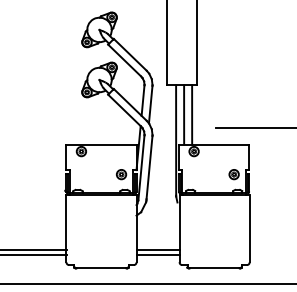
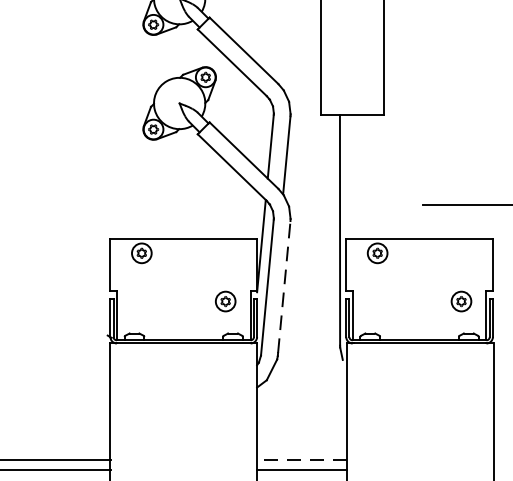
line: (184, 114) -> (357, 175), removed
line: (192, 114) -> (374, 175), removed
line: (149, 167) -> (284, 286), solid -> dashed
line: (158, 250) -> (303, 460), solid -> dashed

